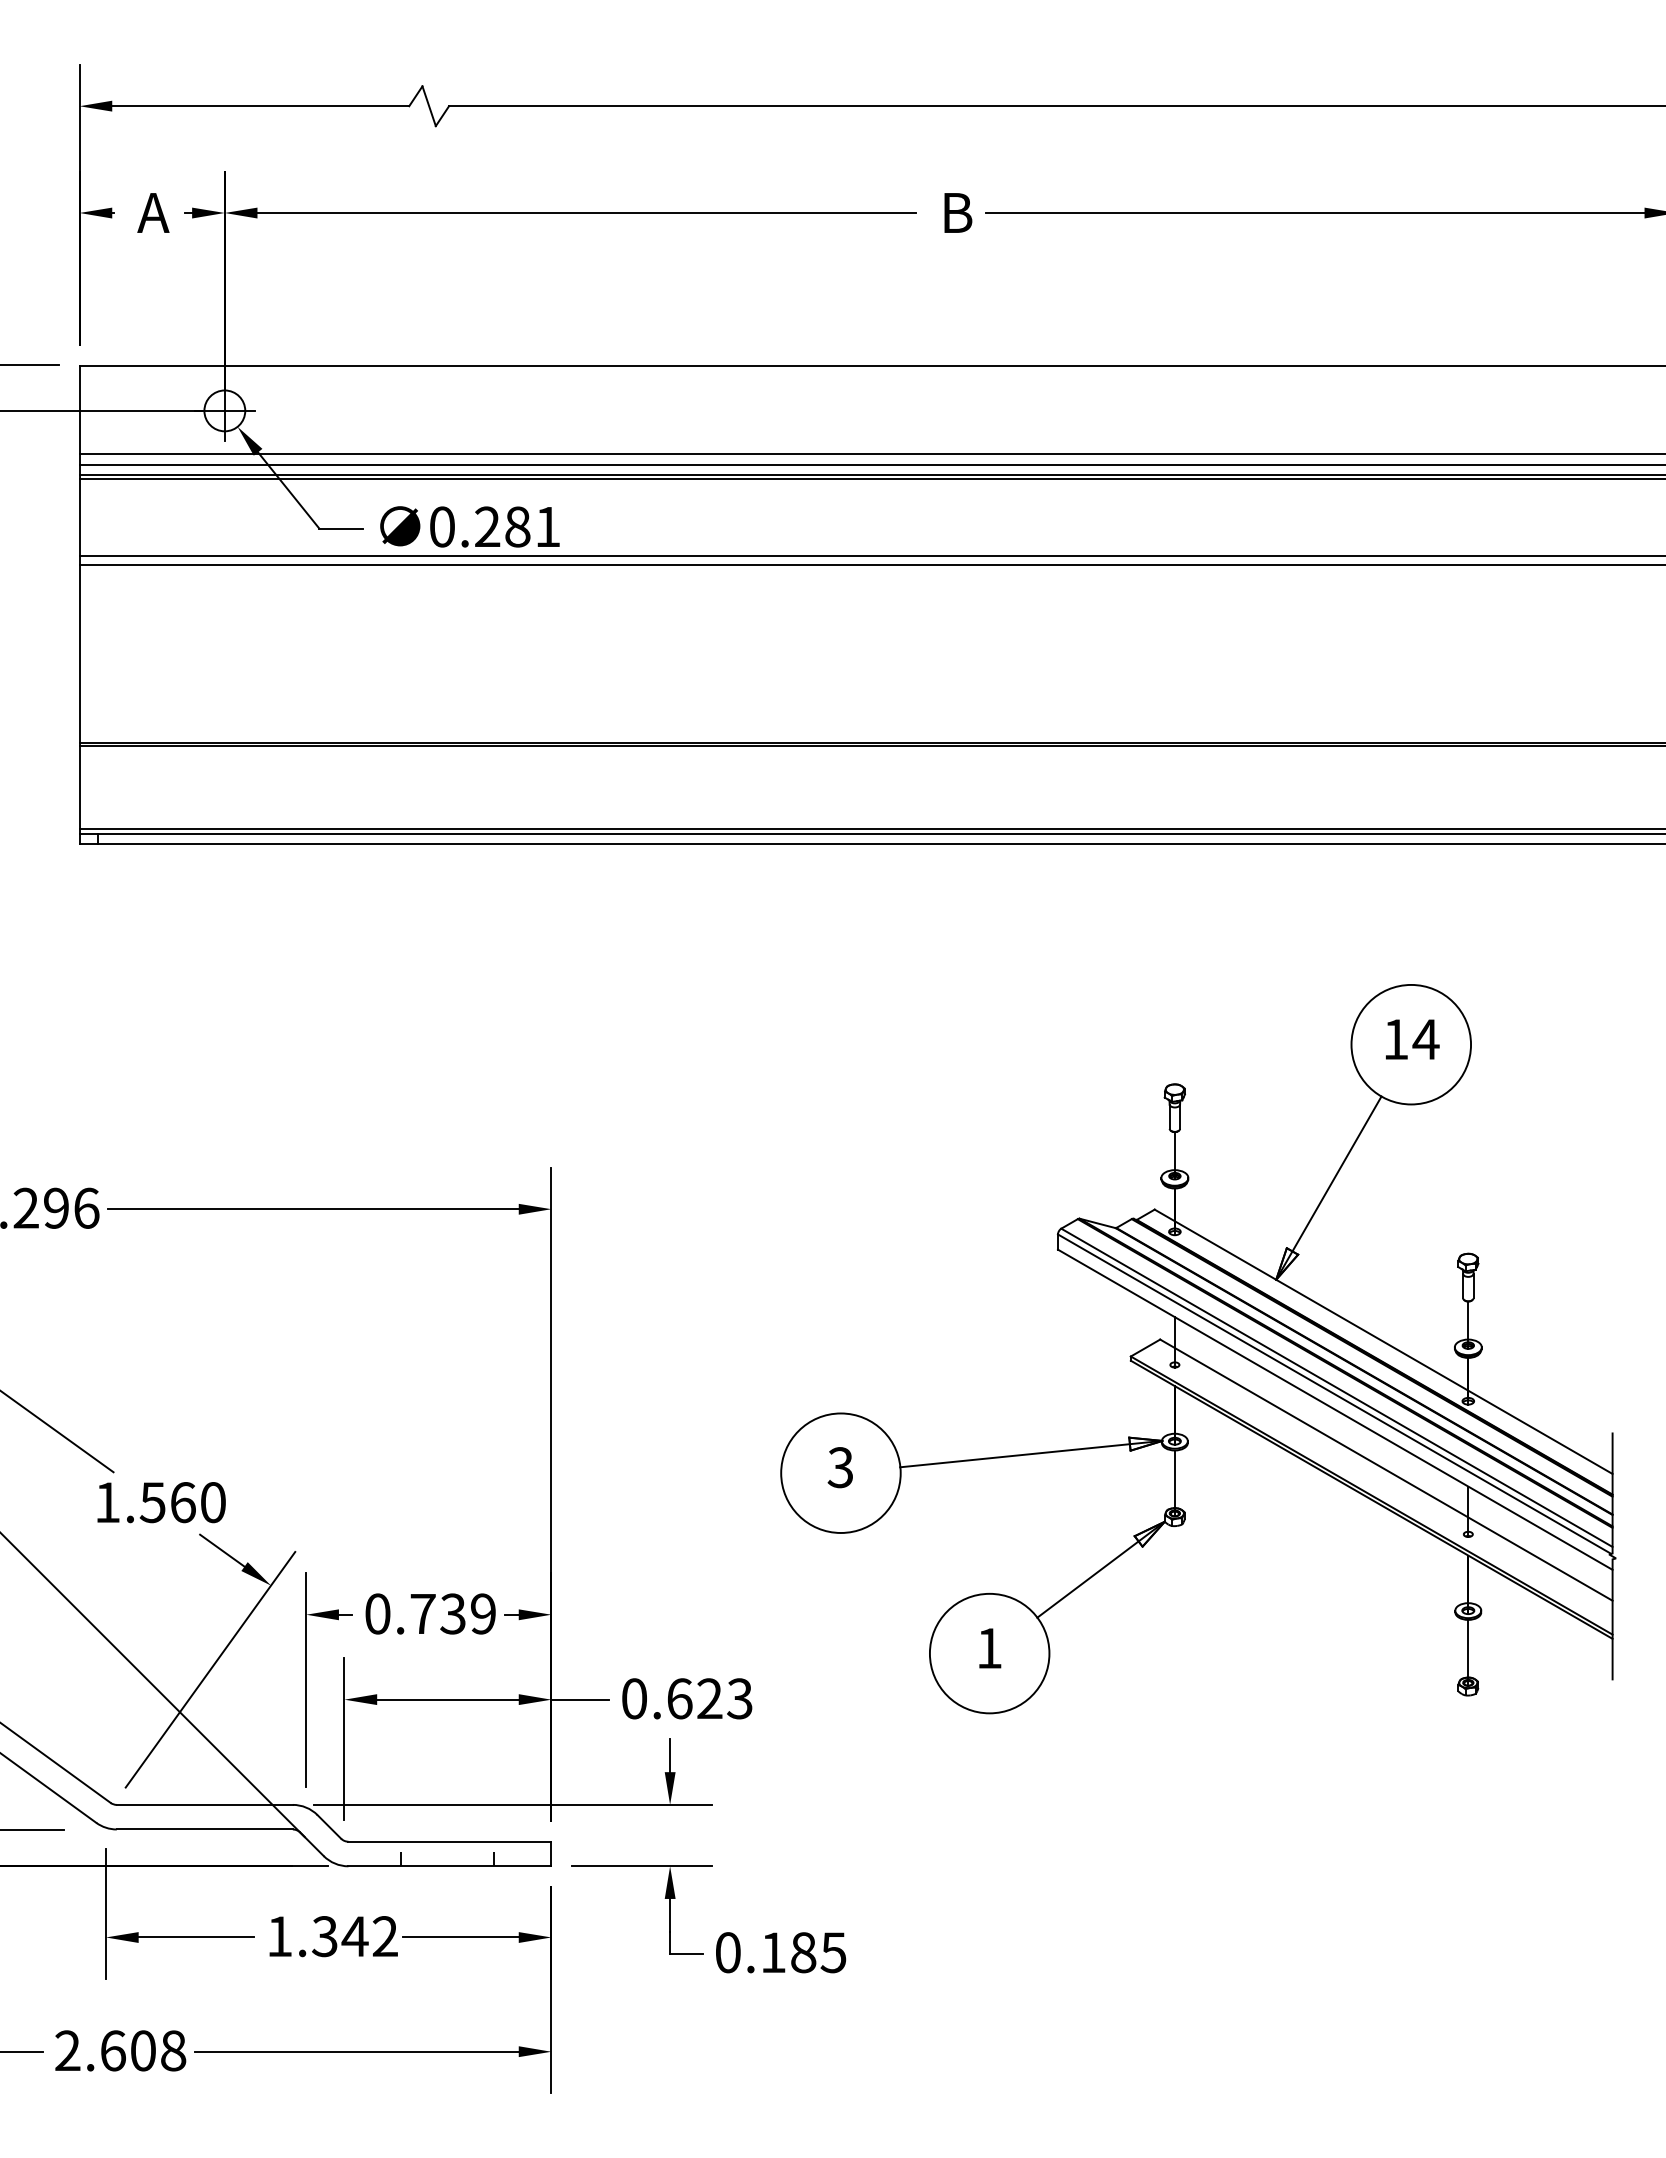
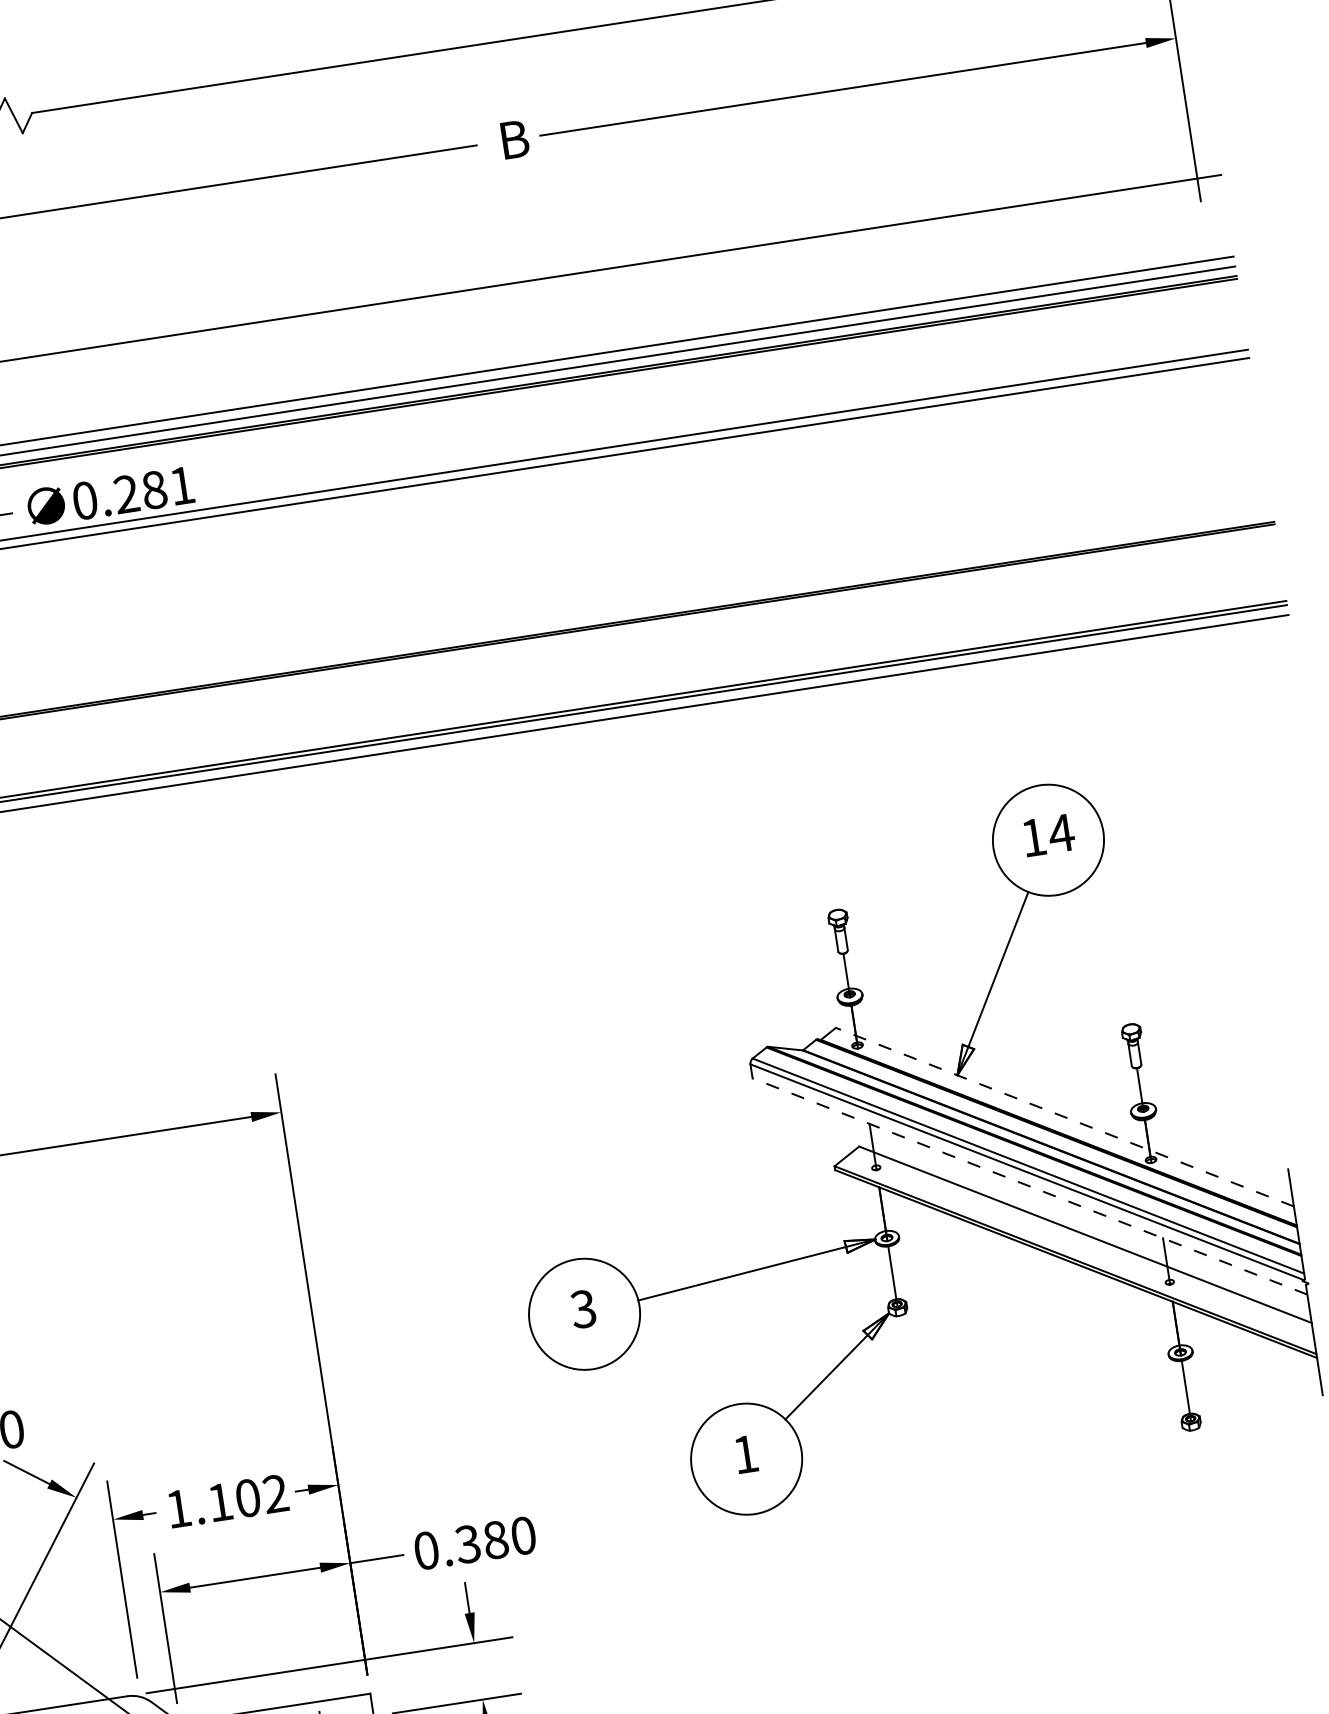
line: (1383, 1341) -> (1064, 1116), solid -> dashed
line: (1334, 1409) -> (1029, 1186), solid -> dashed
text: (430, 1613) -> (227, 1500), 0.739 -> 1.102
text: (709, 1698) -> (495, 1539), 0.623 -> 0.380

